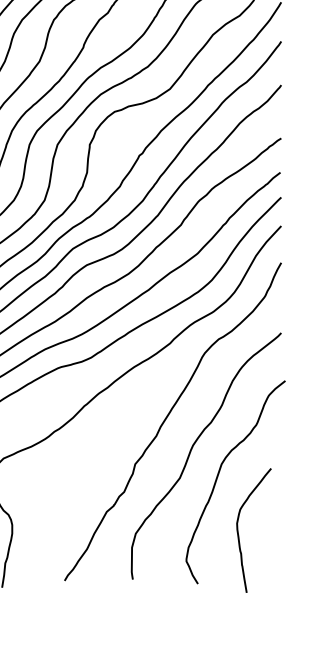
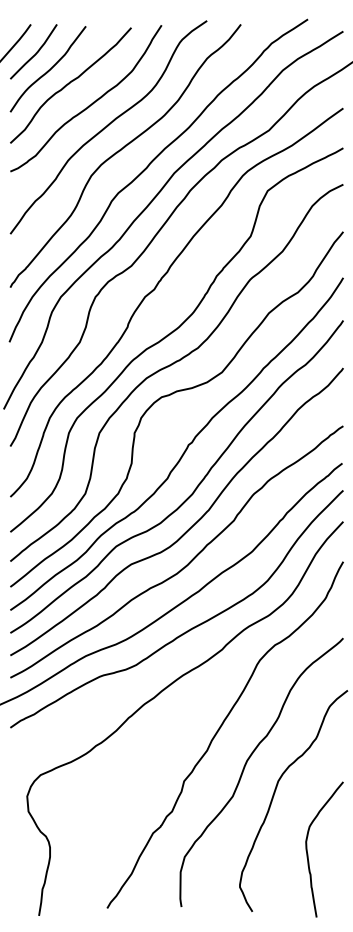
curve: (239, 534) -> (308, 853), moved

